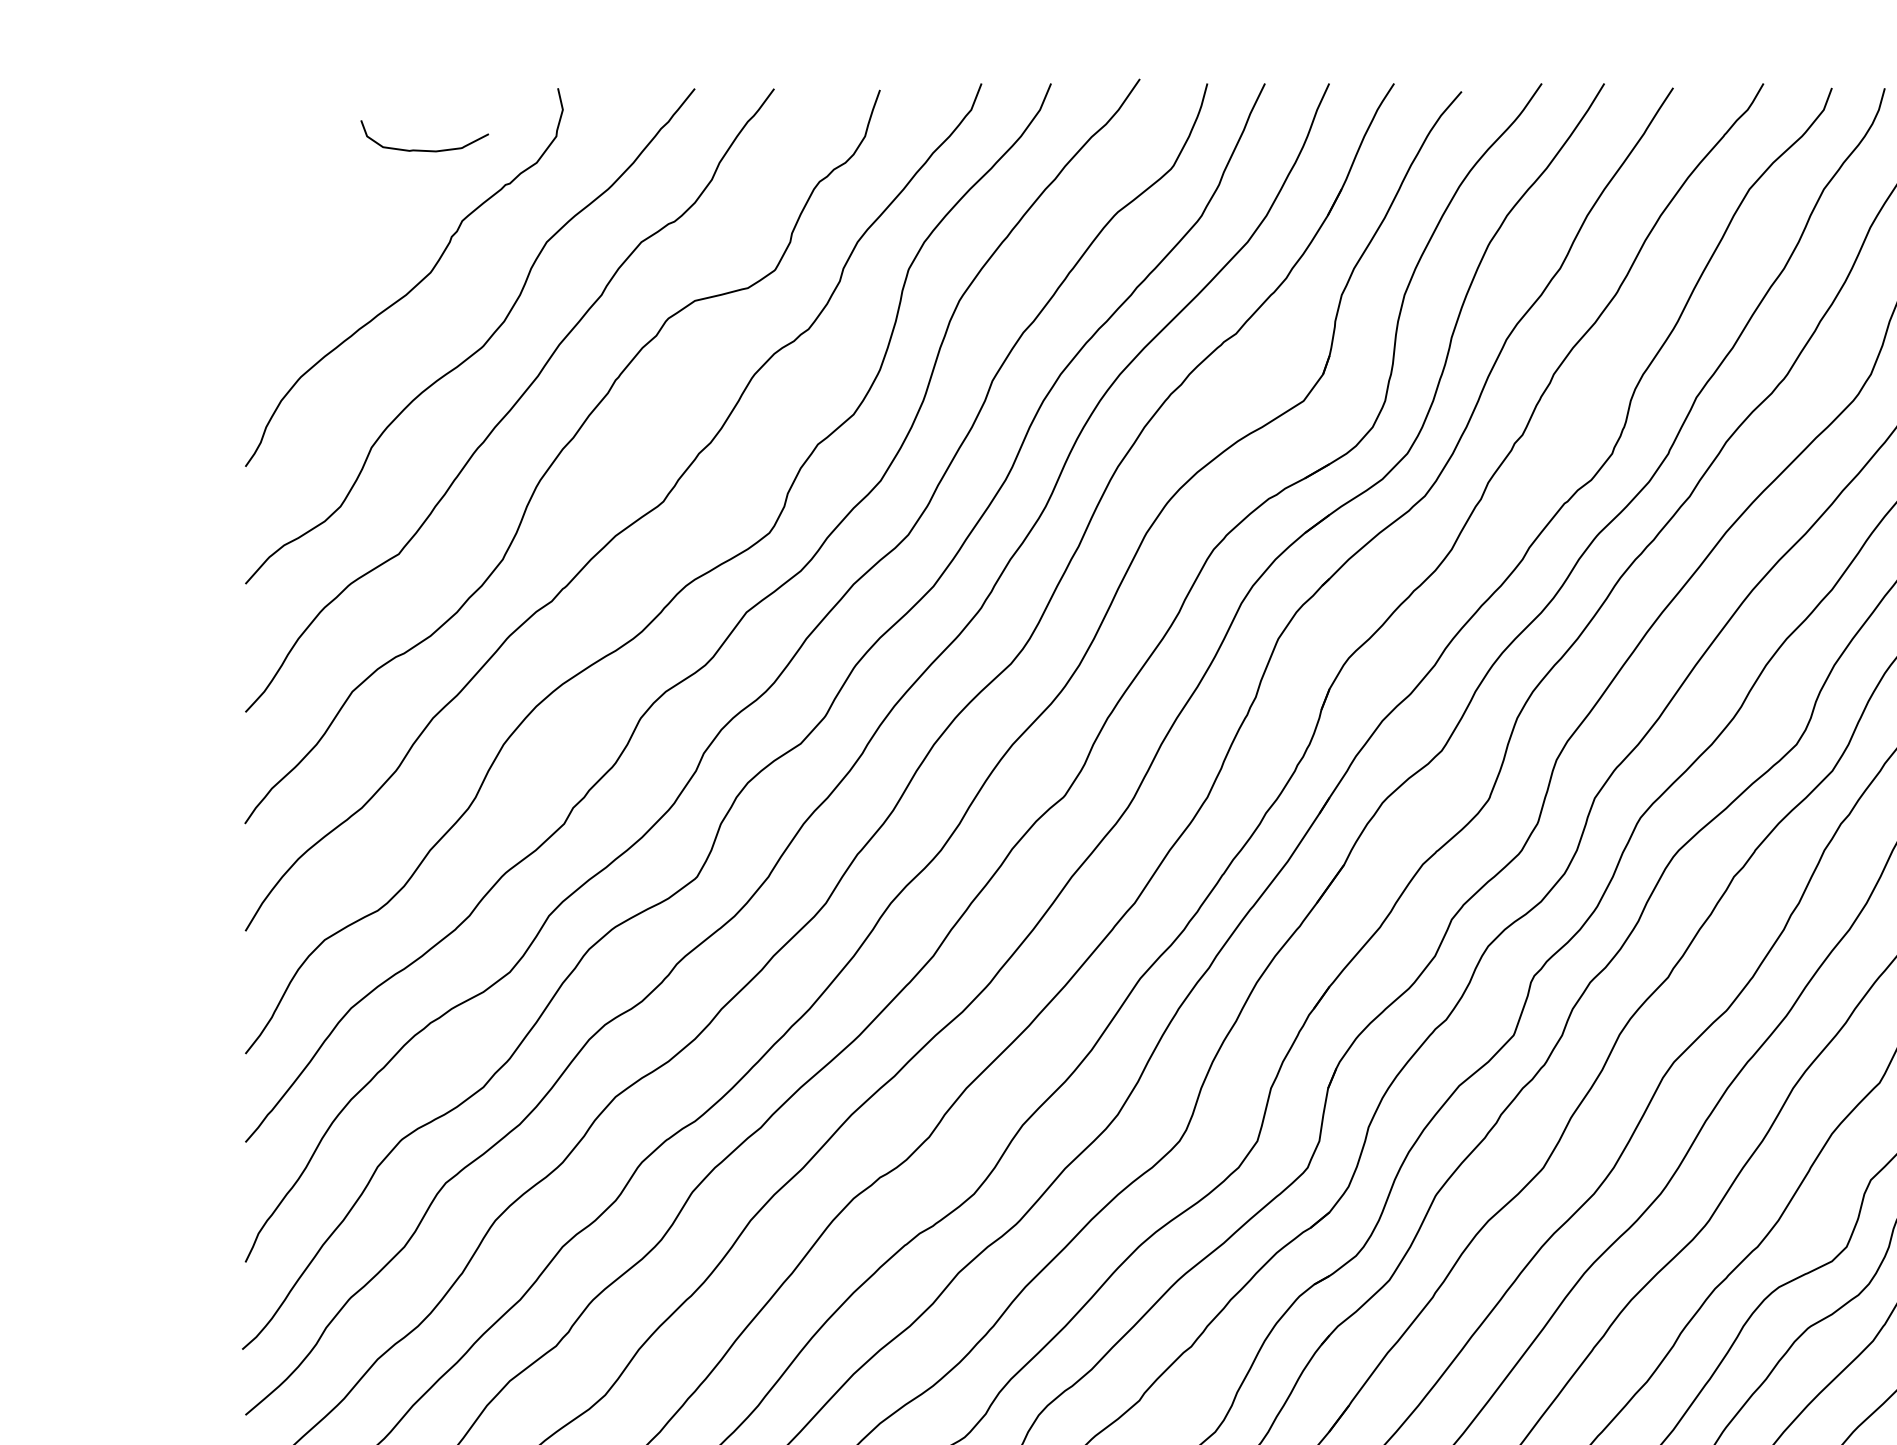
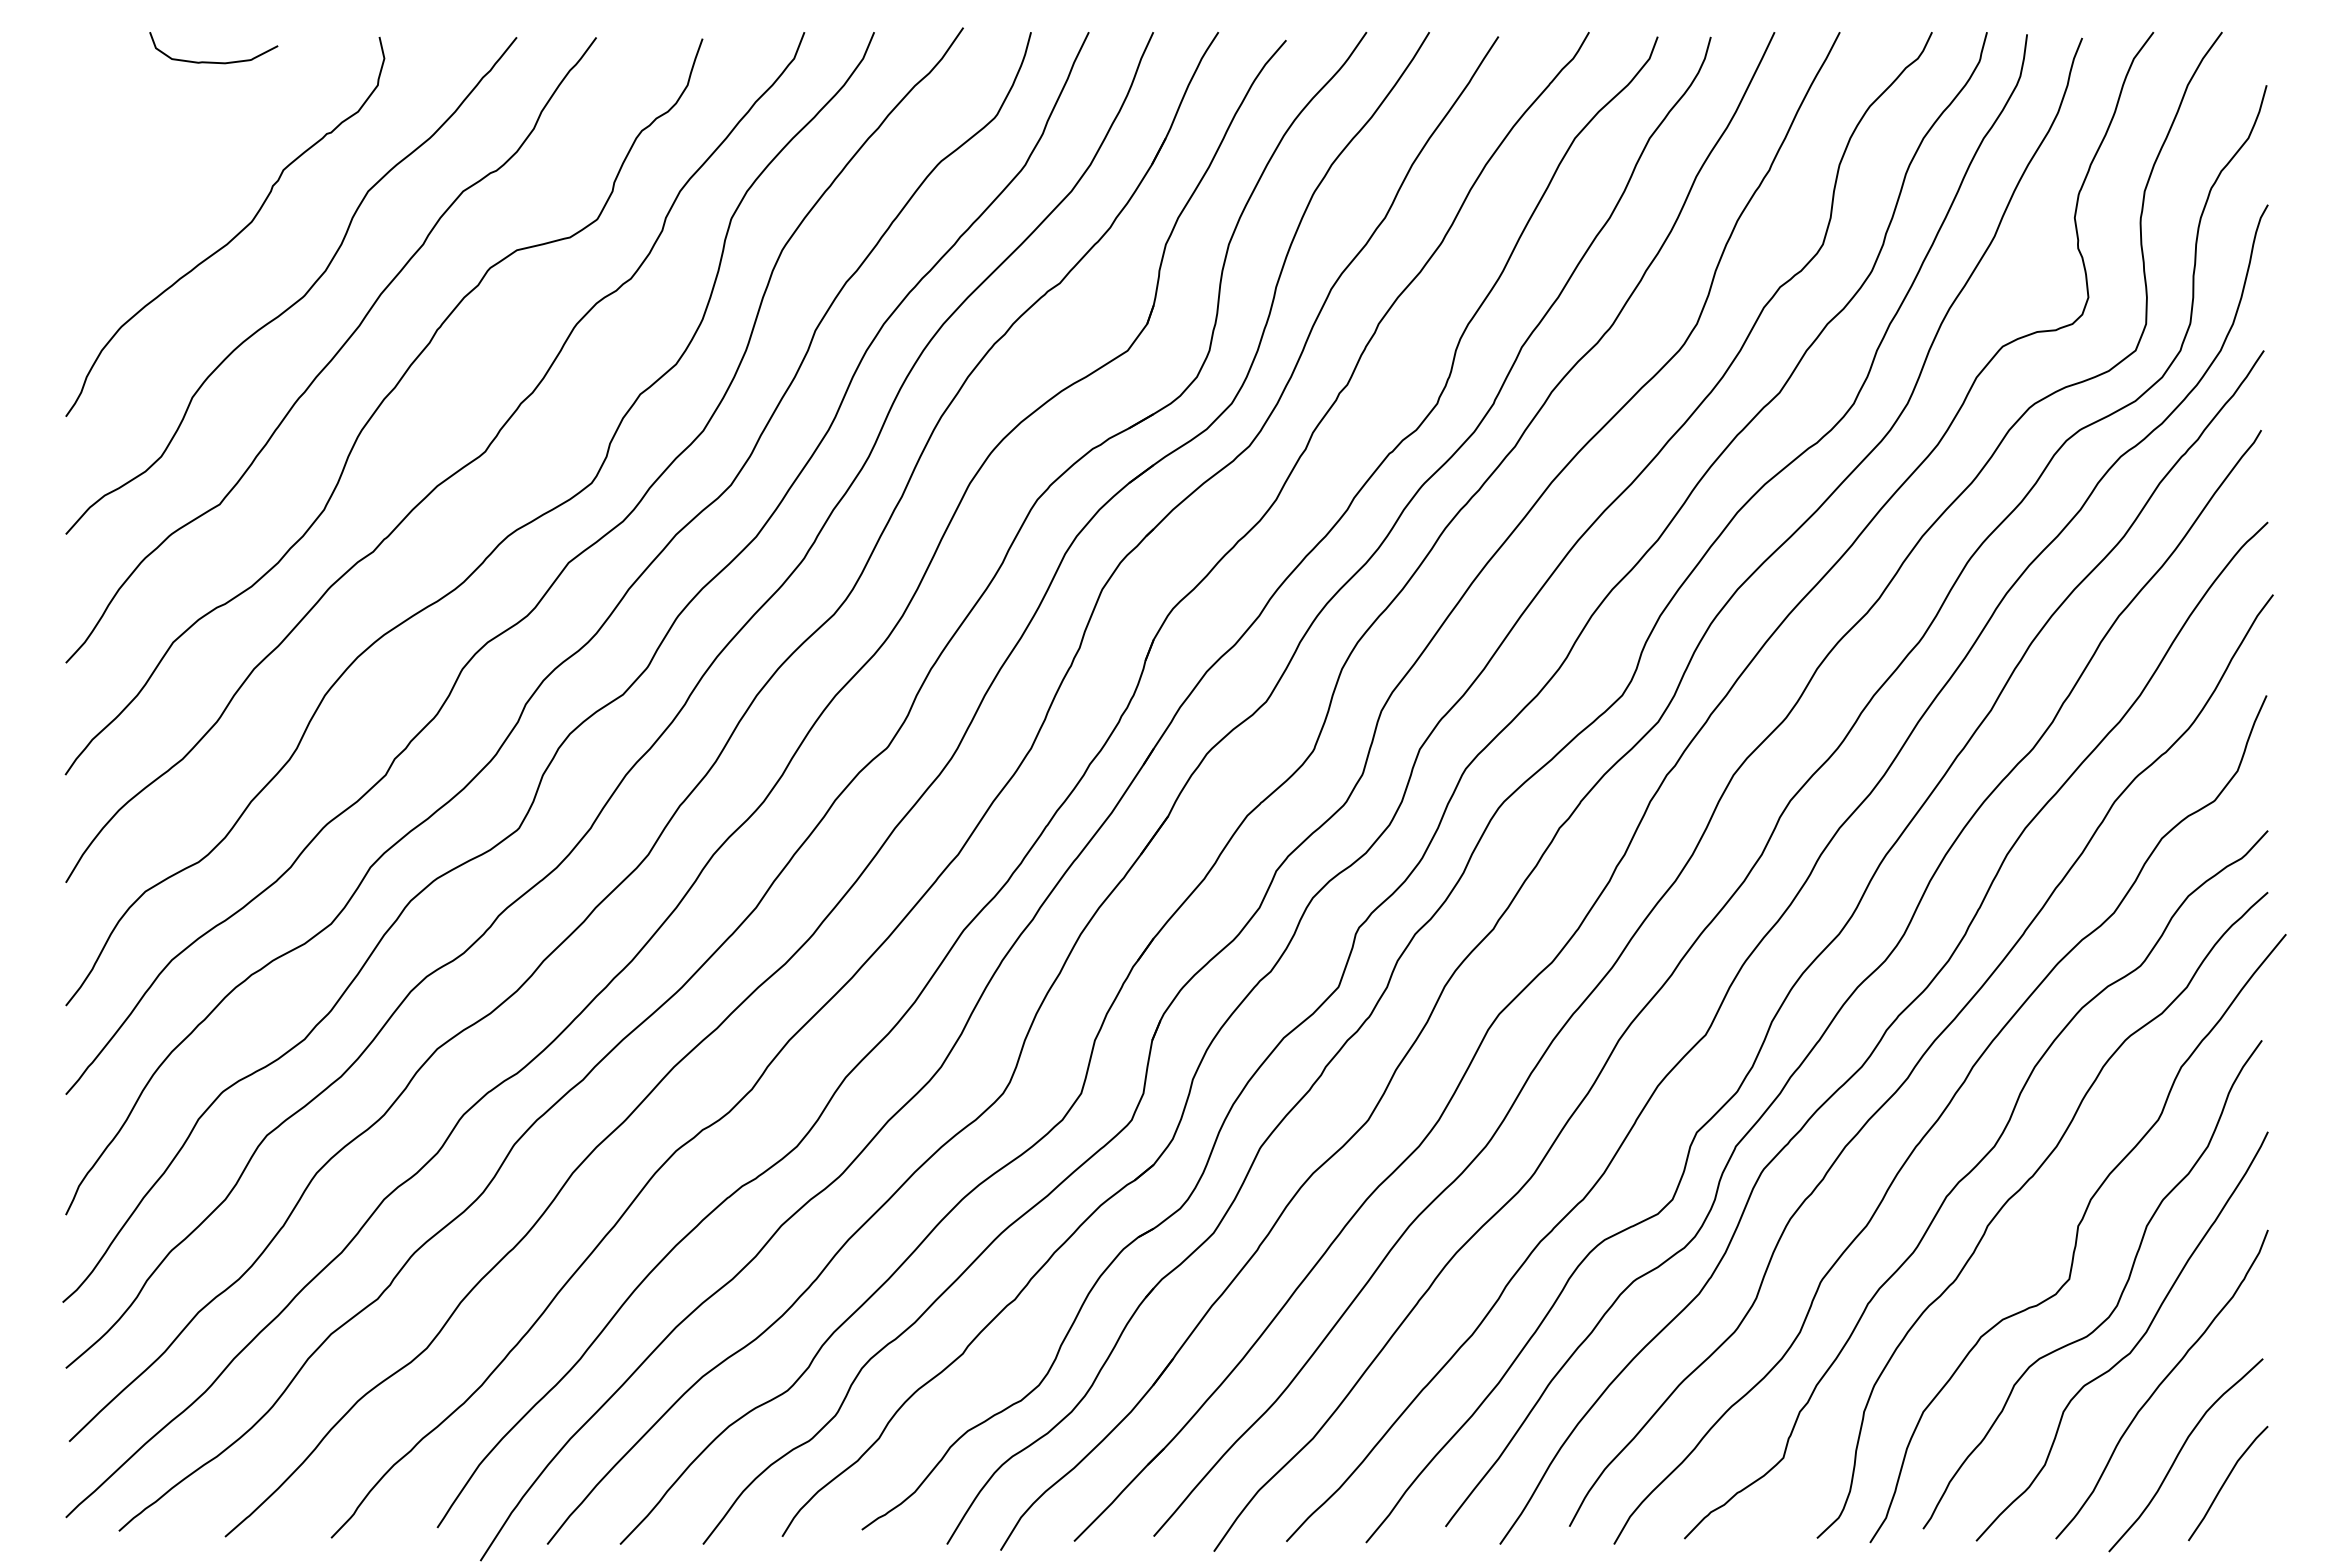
curve: (424, 149) -> (213, 61), moved

